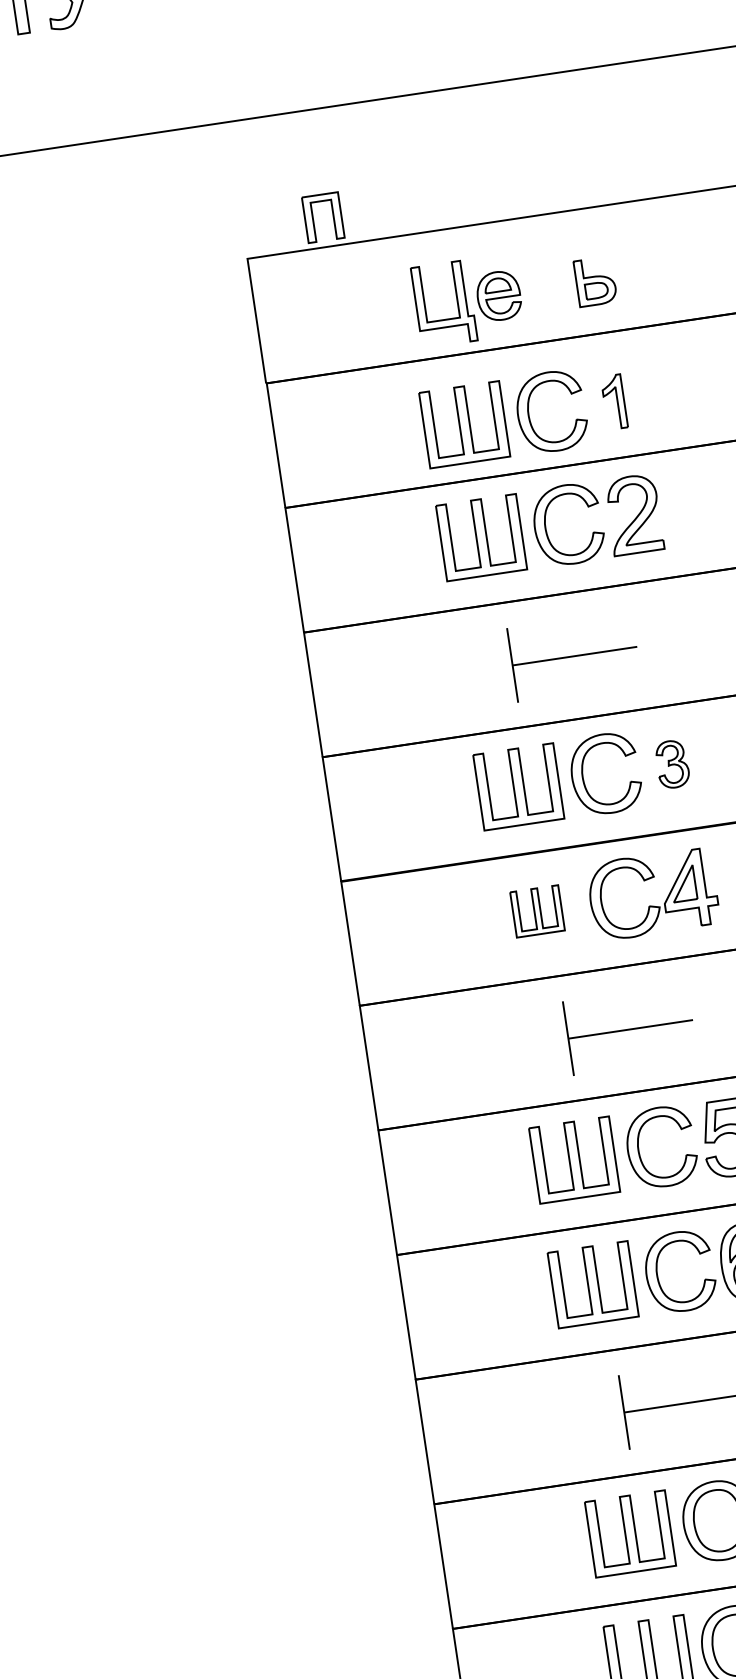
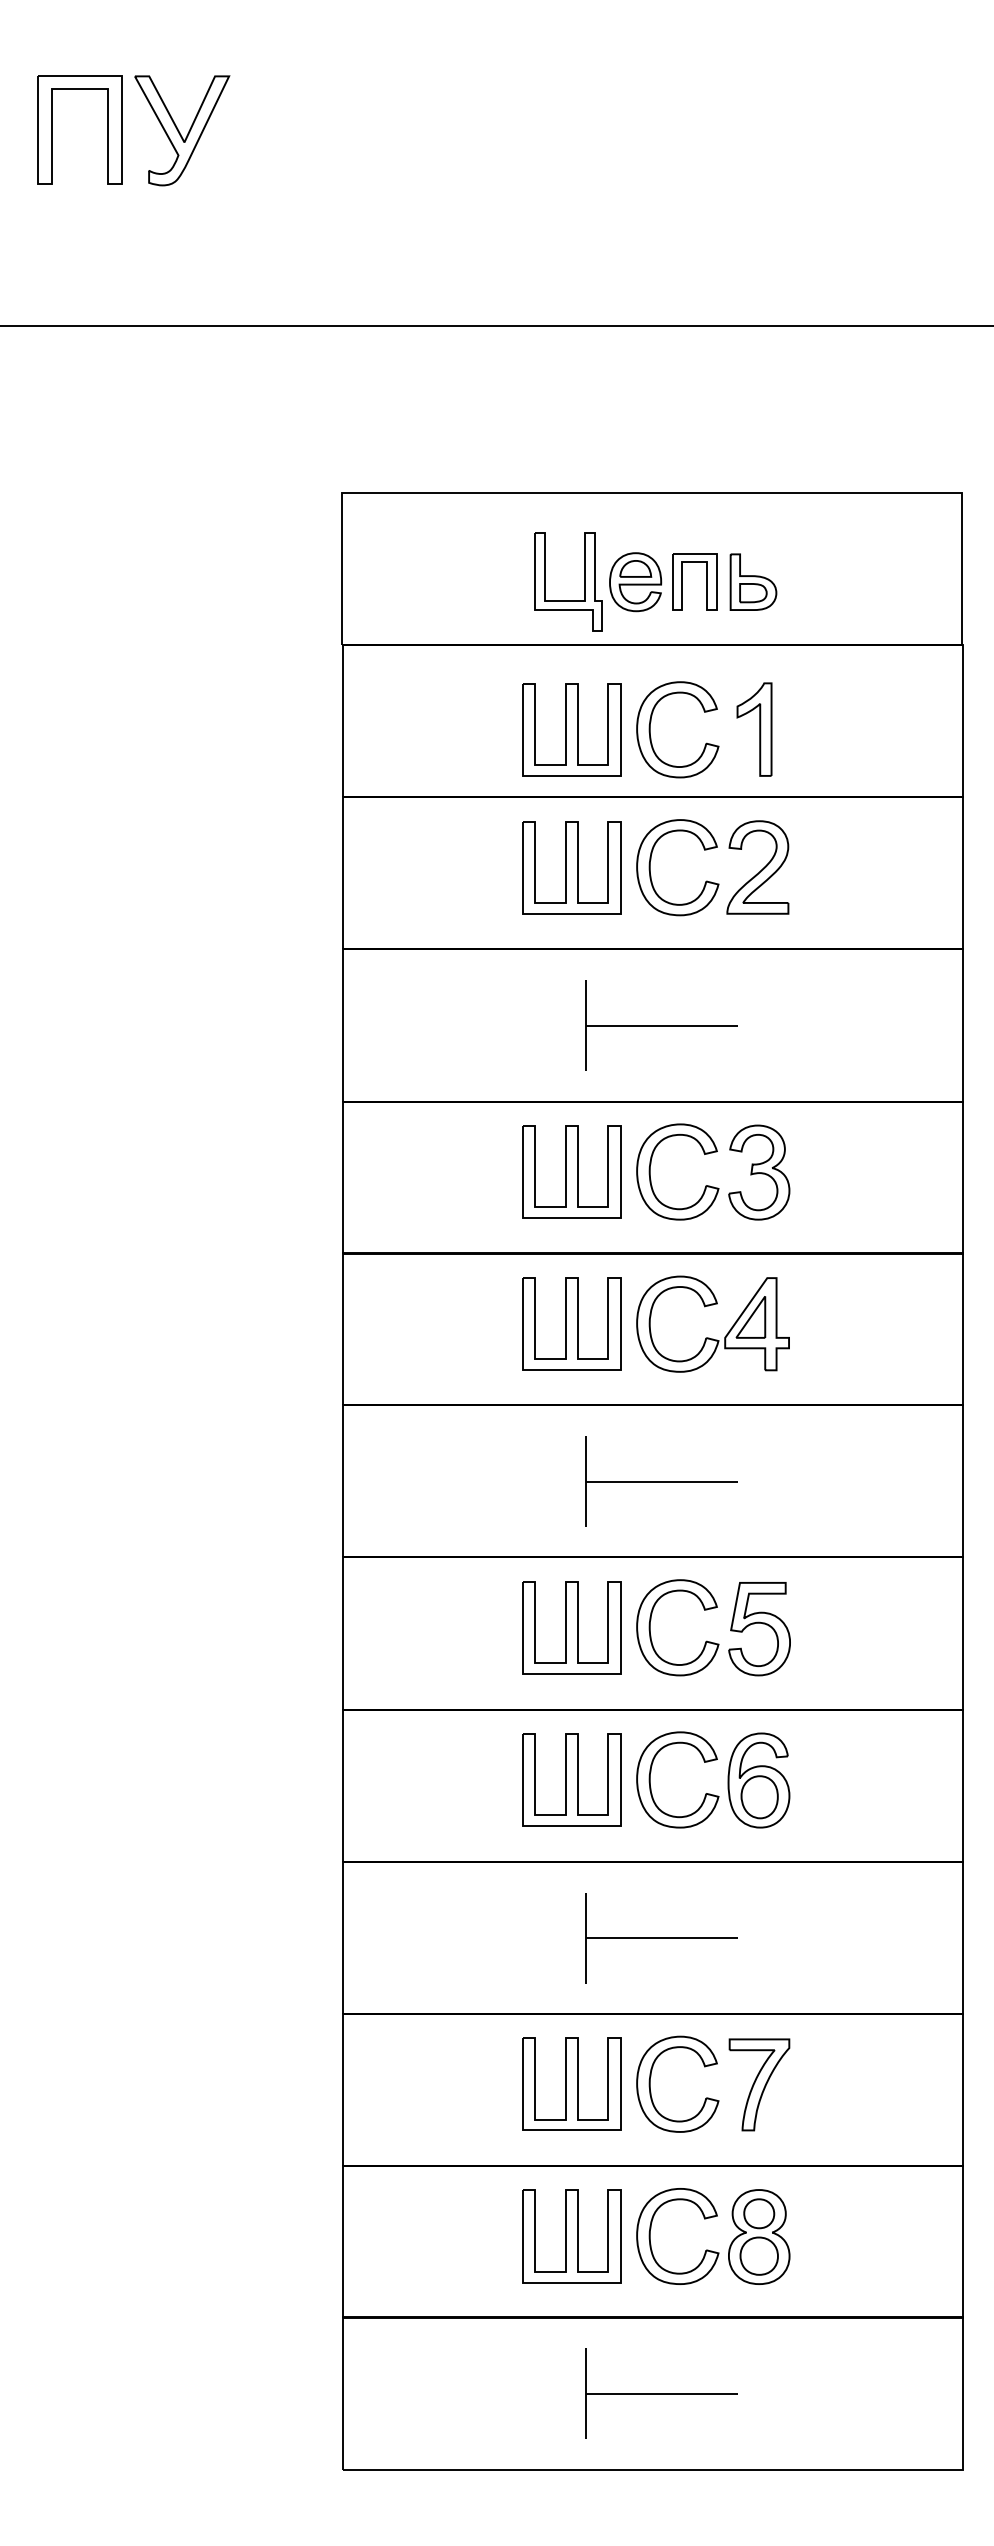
part: (313, 218) -> (682, 581), moved
part: (614, 402) -> (754, 729), size x1.43
part: (672, 764) -> (759, 1172), size x1.67
part: (537, 910) -> (571, 1323), size x1.67

